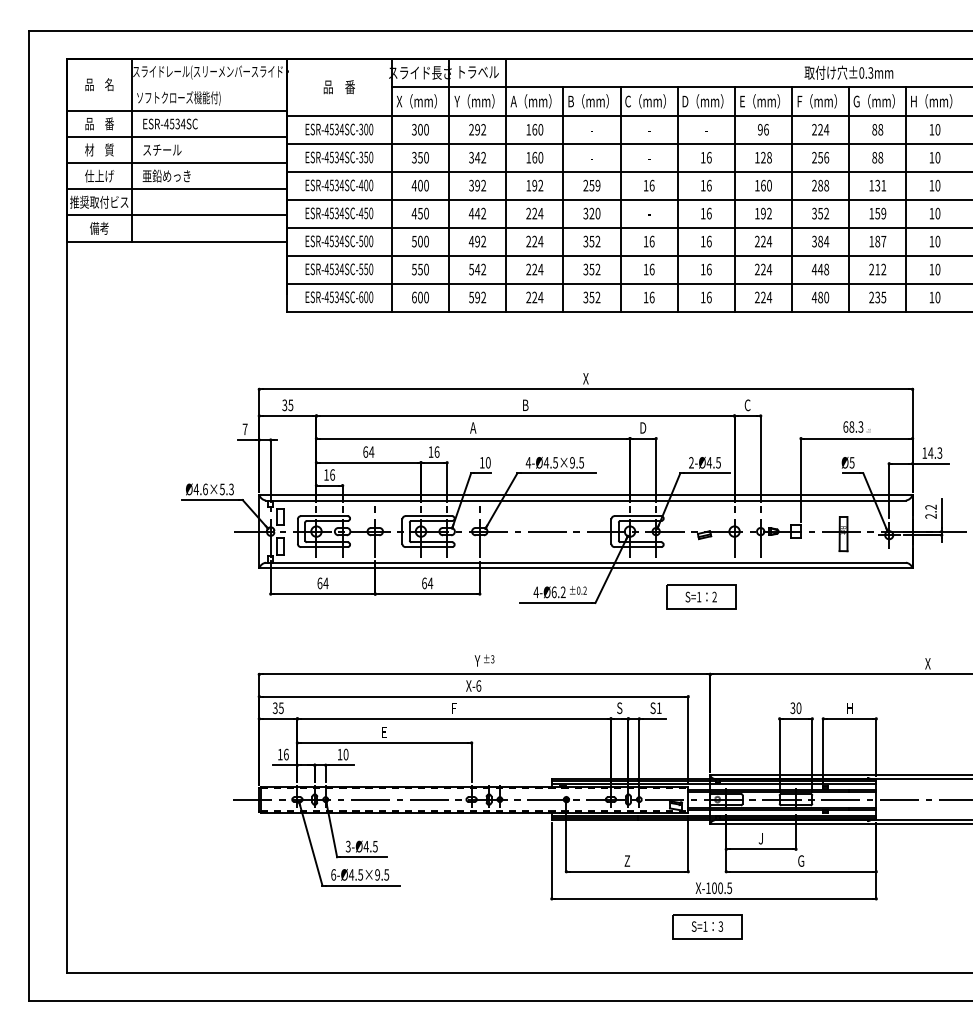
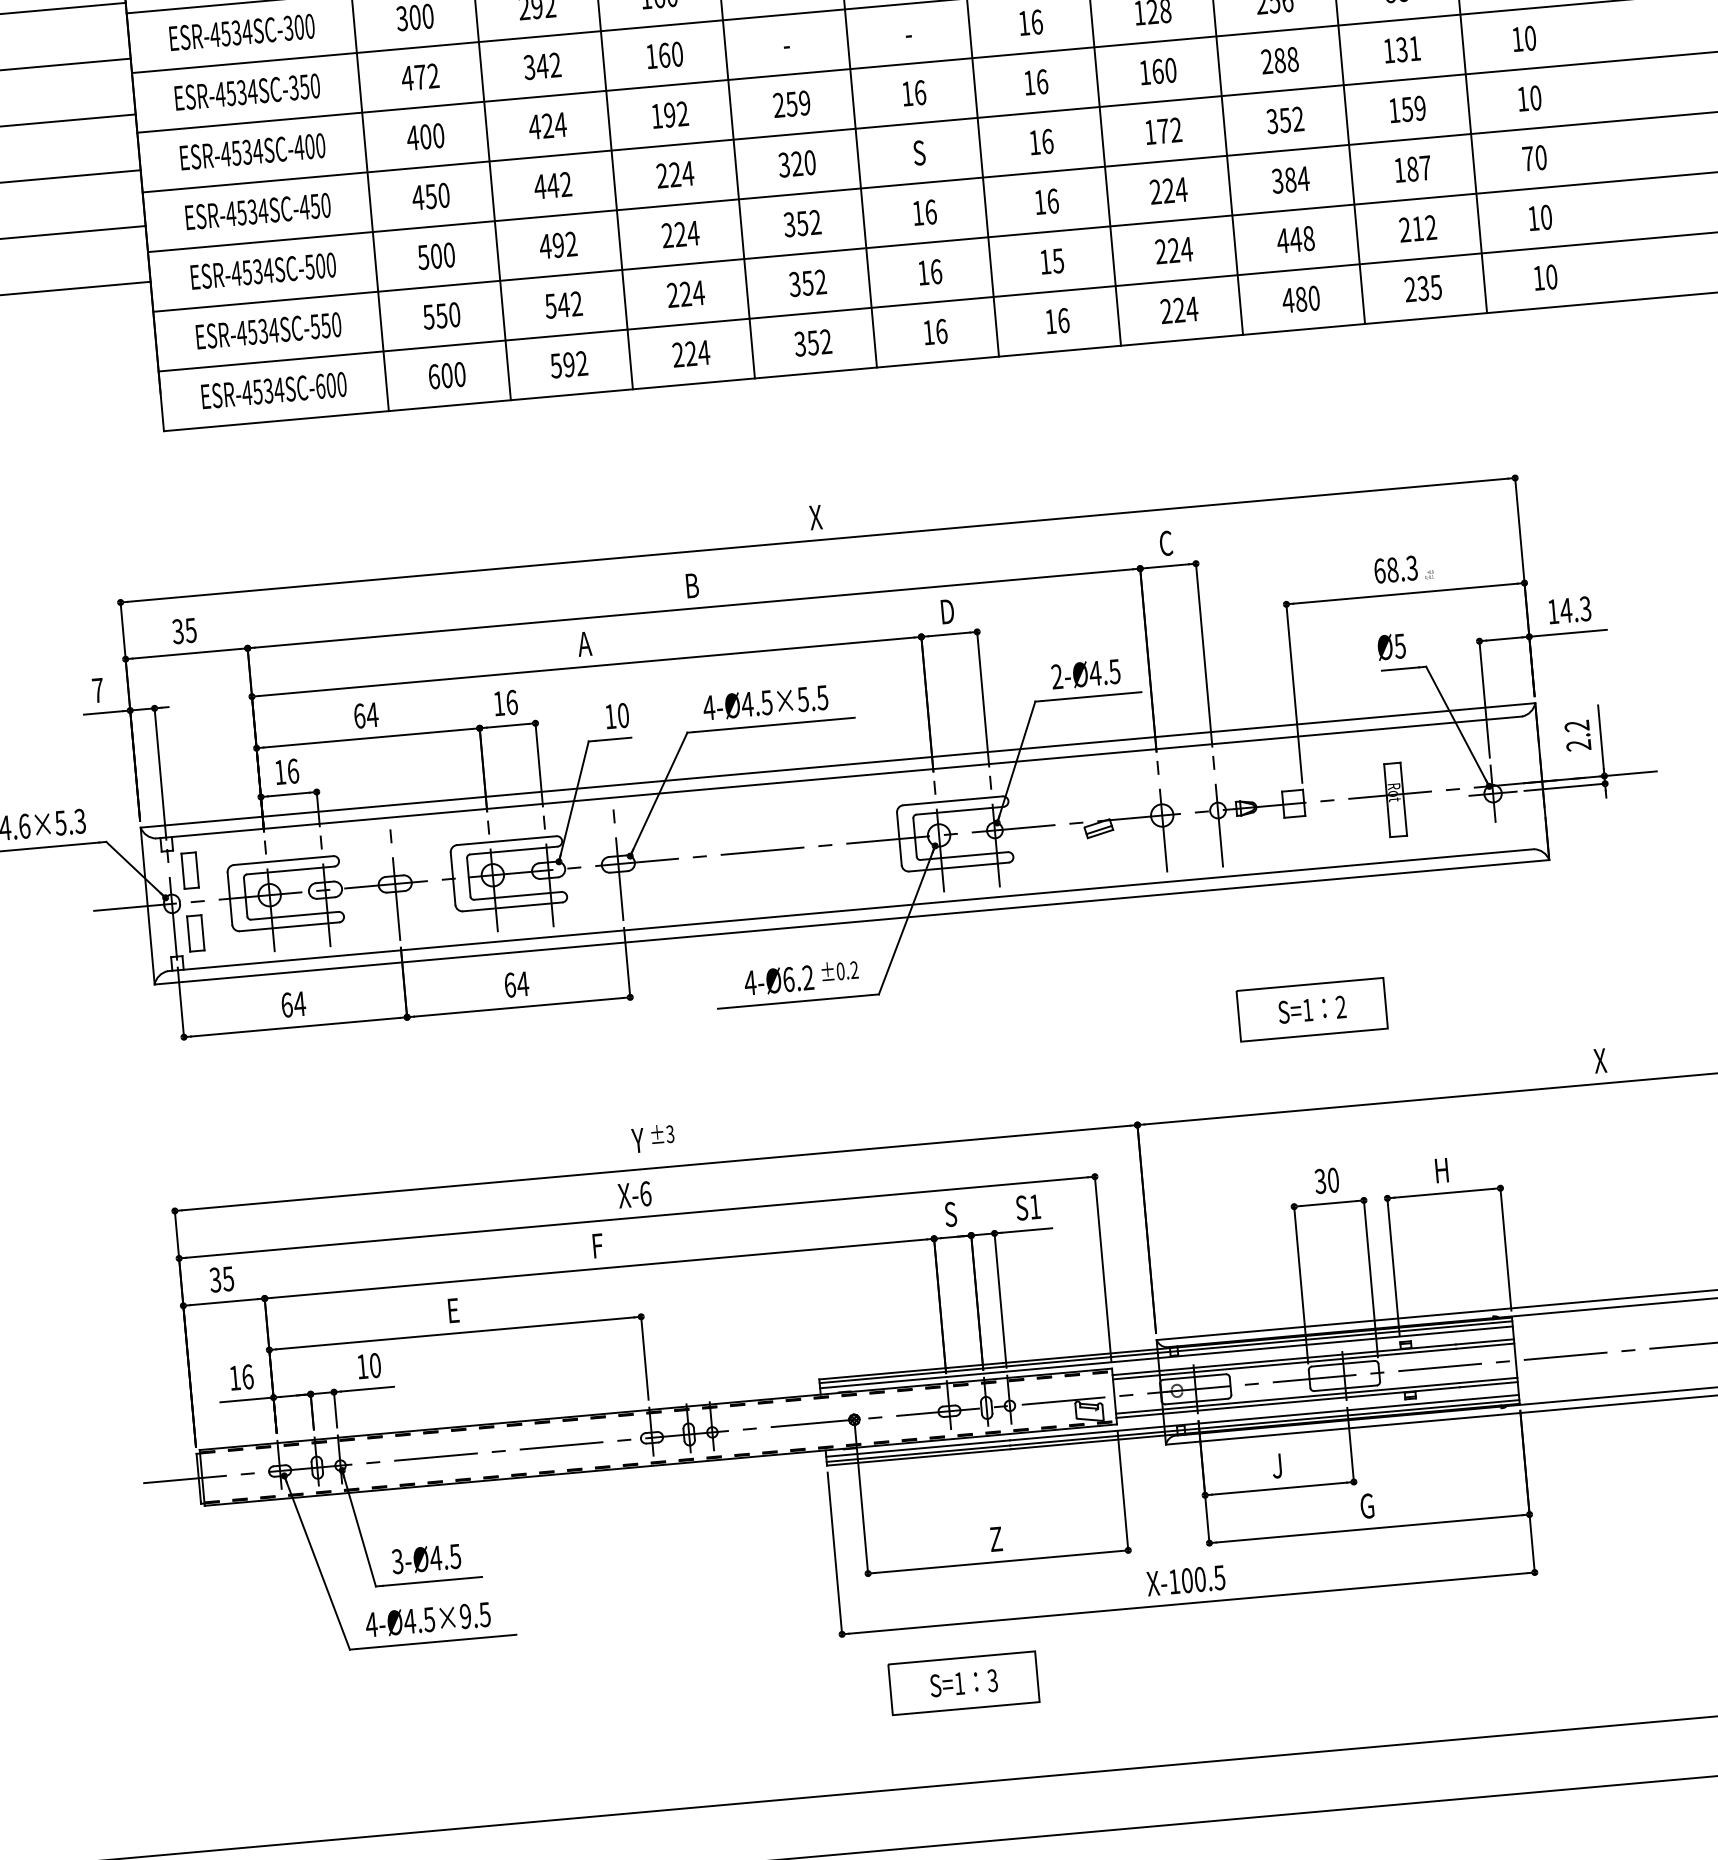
text: (419, 157) -> (418, 76), 350 -> 472
text: (477, 185) -> (547, 125), 392 -> 424
text: (648, 213) -> (917, 152), - -> S
text: (763, 213) -> (1163, 130), 192 -> 172
text: (931, 241) -> (1527, 158), 10 -> 70
text: (708, 269) -> (1056, 260), 16 -> 15
text: (572, 462) -> (803, 698), 4-Ø4.5×9.5 -> 4-Ø4.5×5.5
part: (701, 596) -> (1312, 1008), moved
text: (333, 874) -> (371, 1623), 6-Ø4.5×9.5 -> 4-Ø4.5×9.5
part: (707, 926) -> (964, 1682), moved

